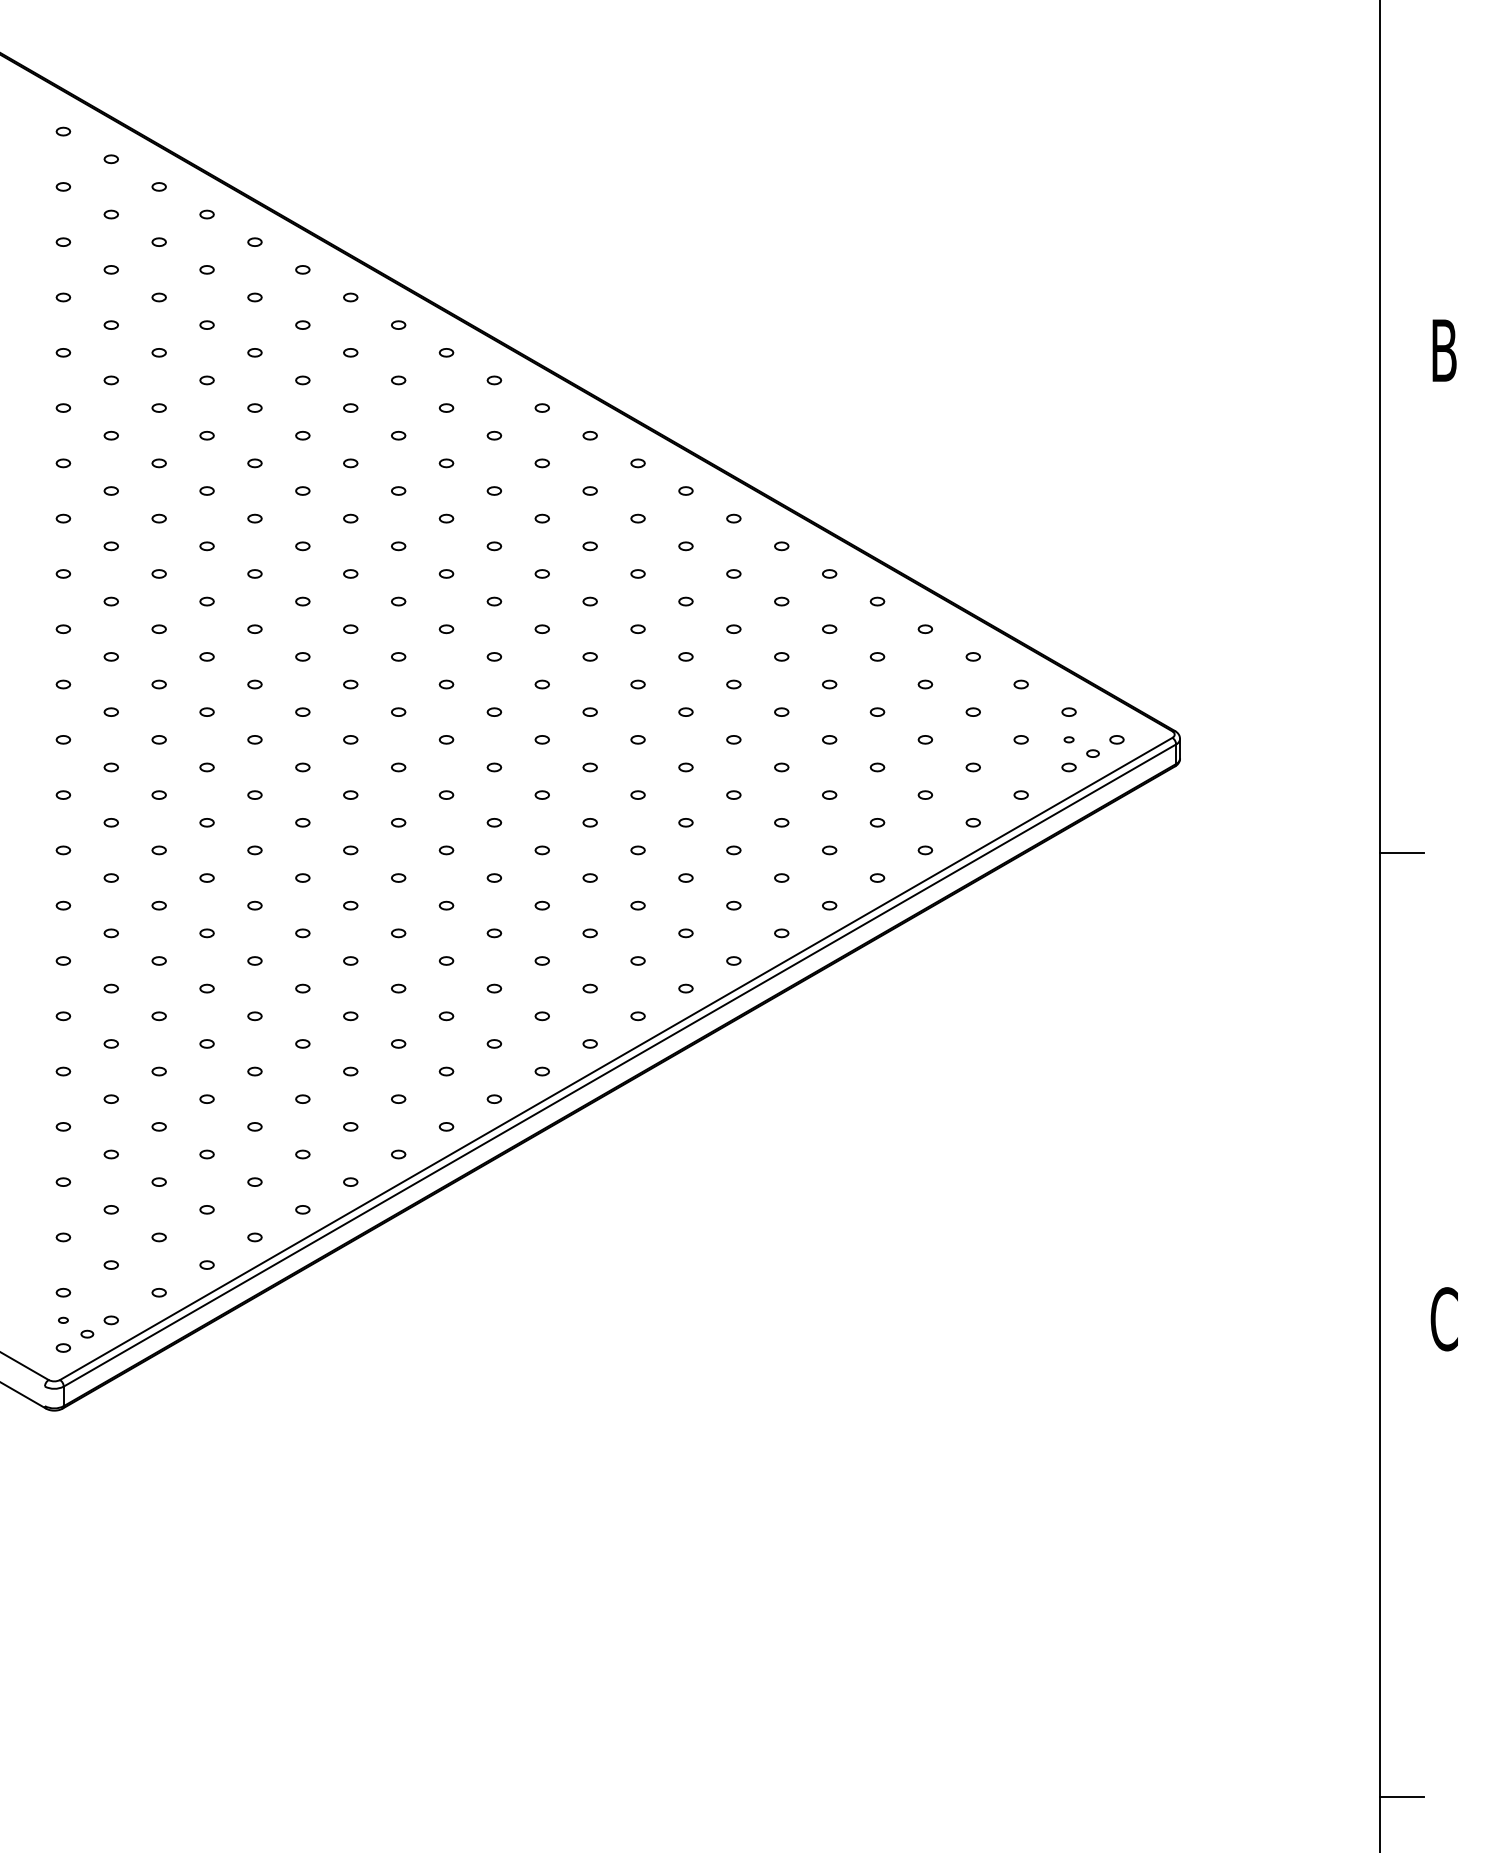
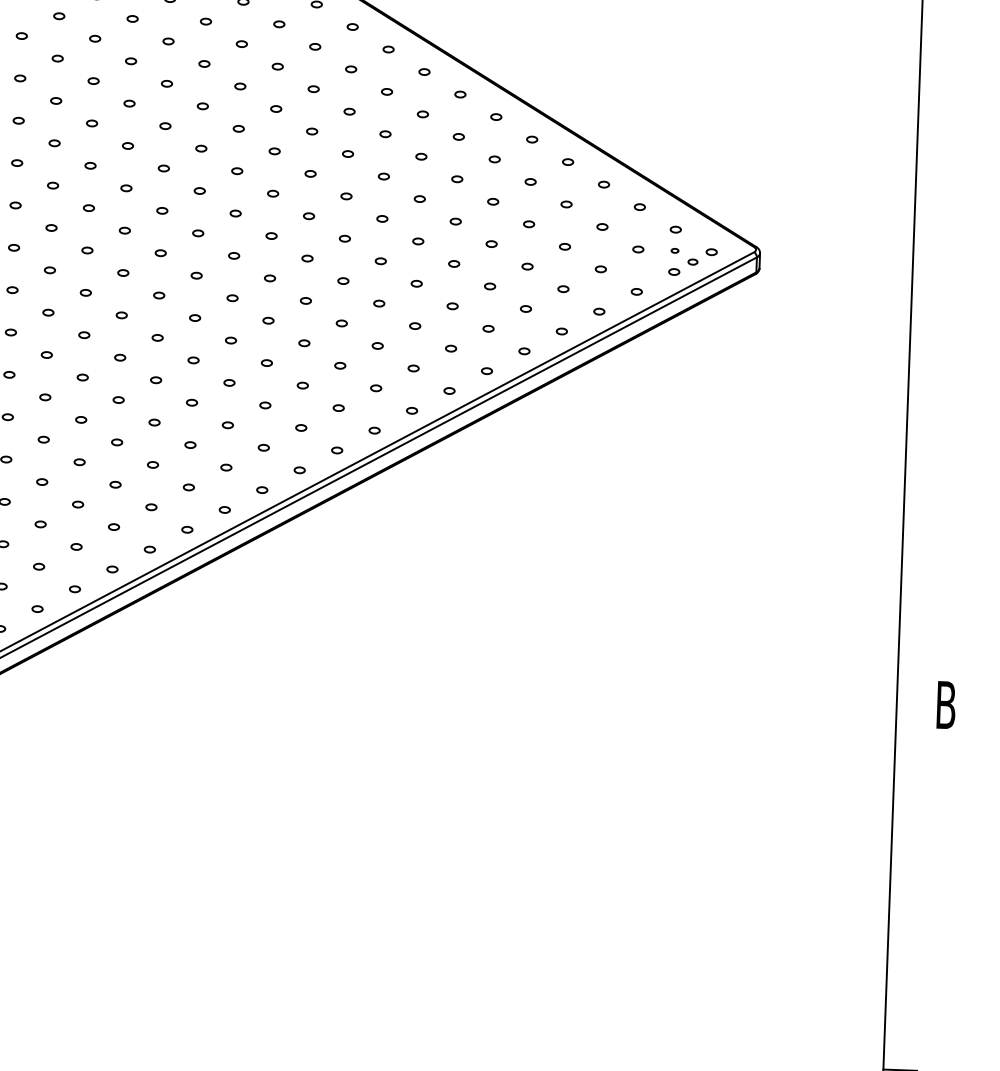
line: (1401, 852) -> (926, 346), removed
text: (1443, 1319) -> (945, 705), C -> B

